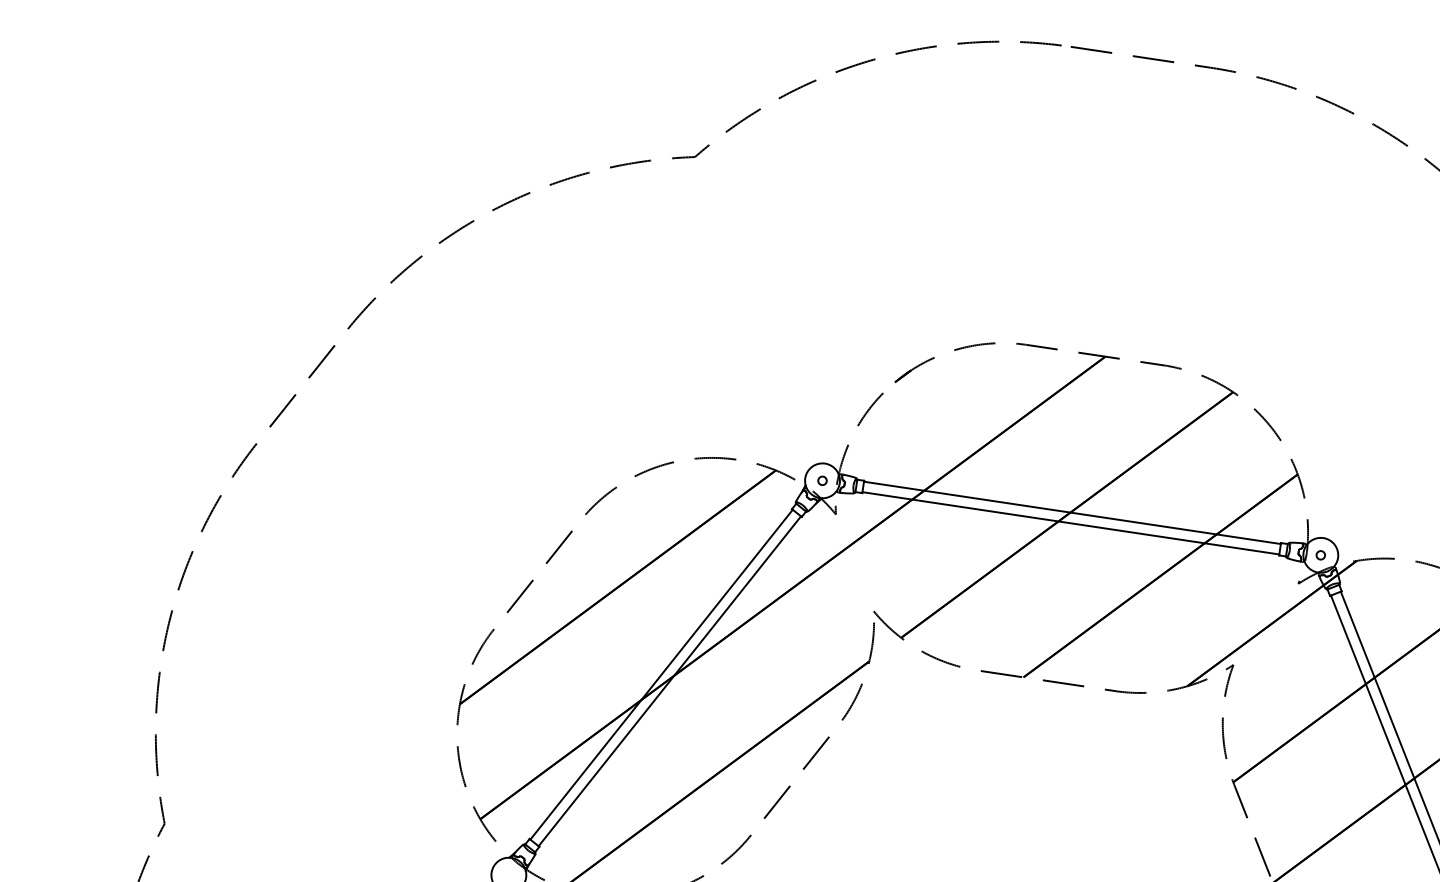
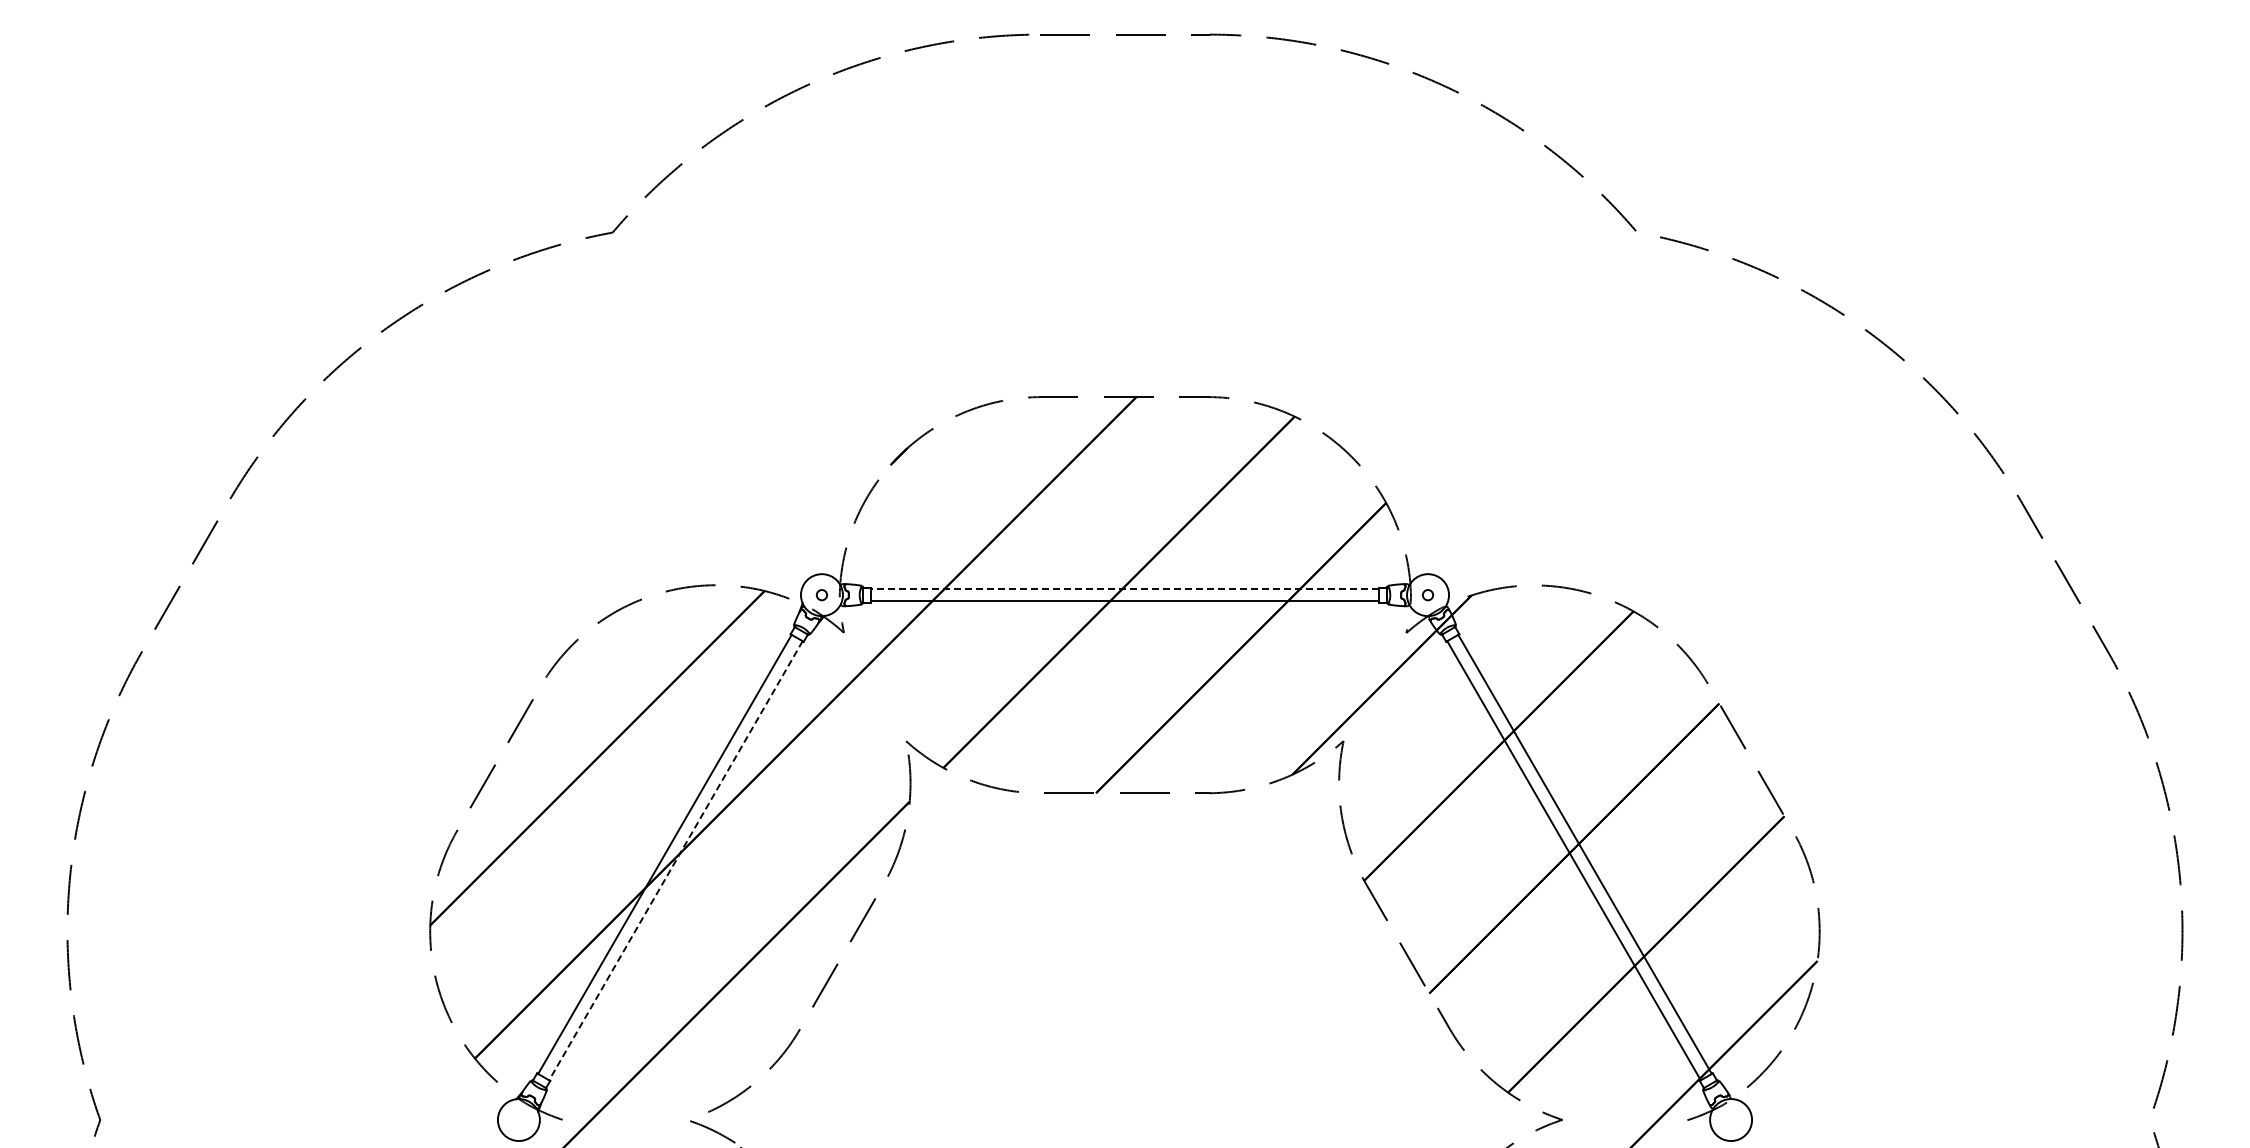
line: (1072, 512) -> (1124, 588), solid -> dashed
line: (669, 681) -> (675, 860), solid -> dashed

